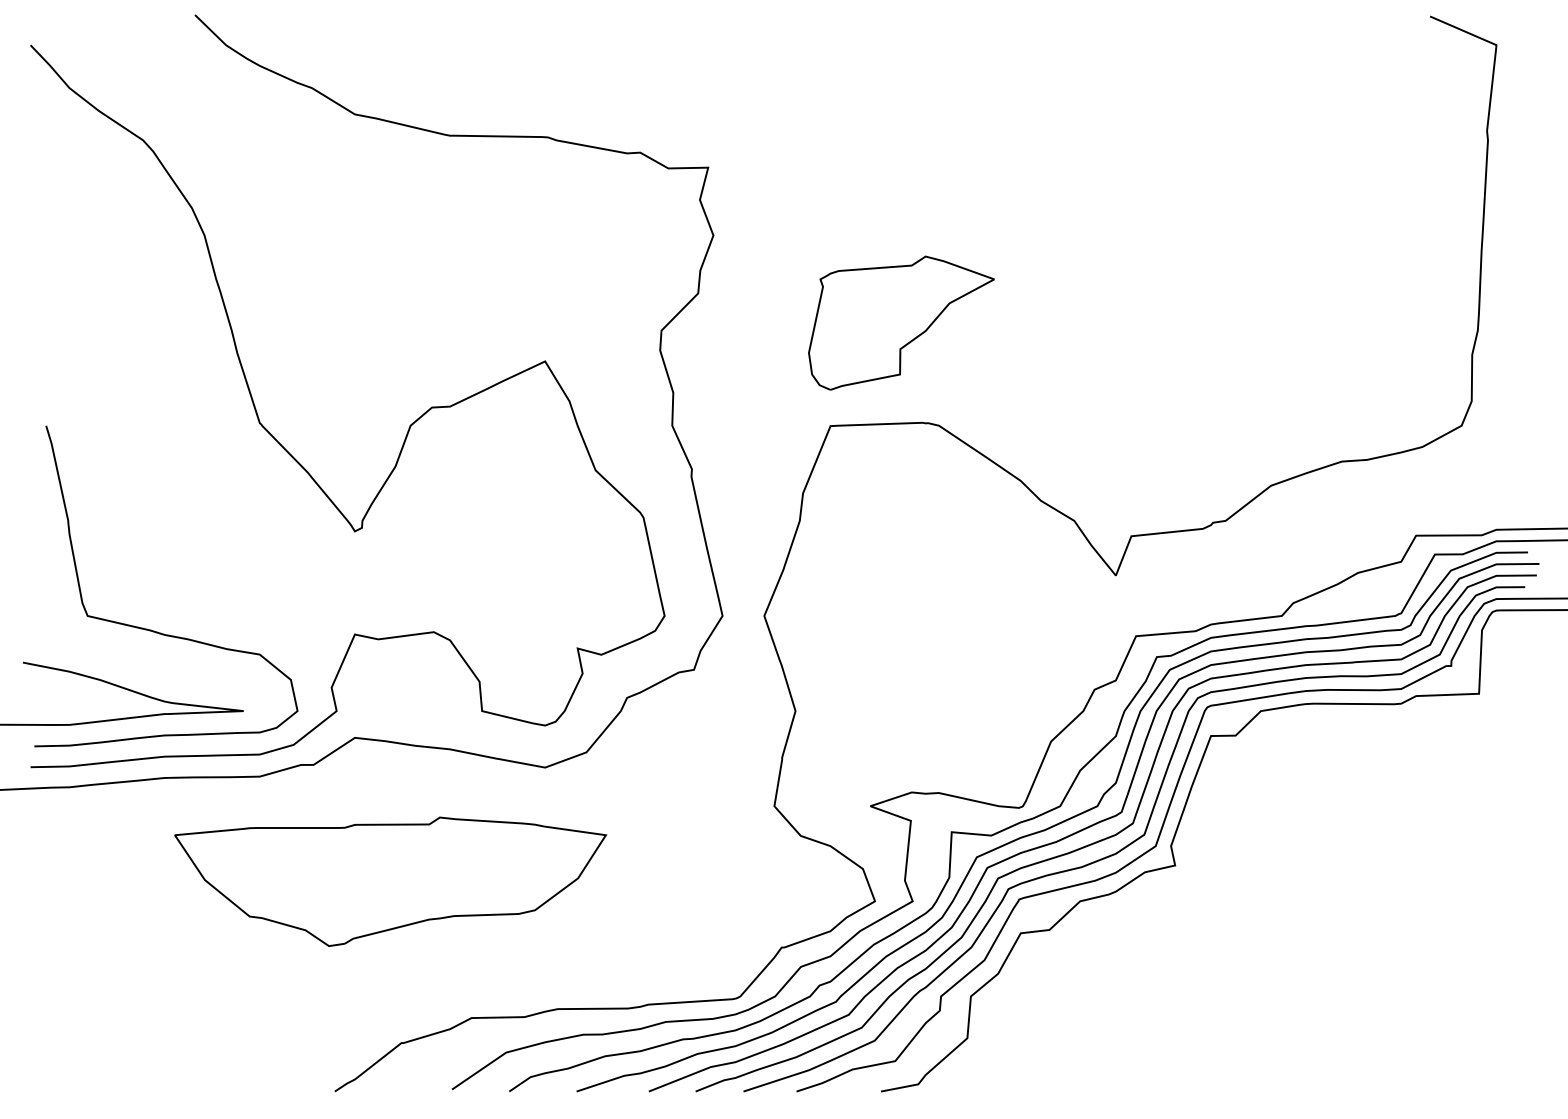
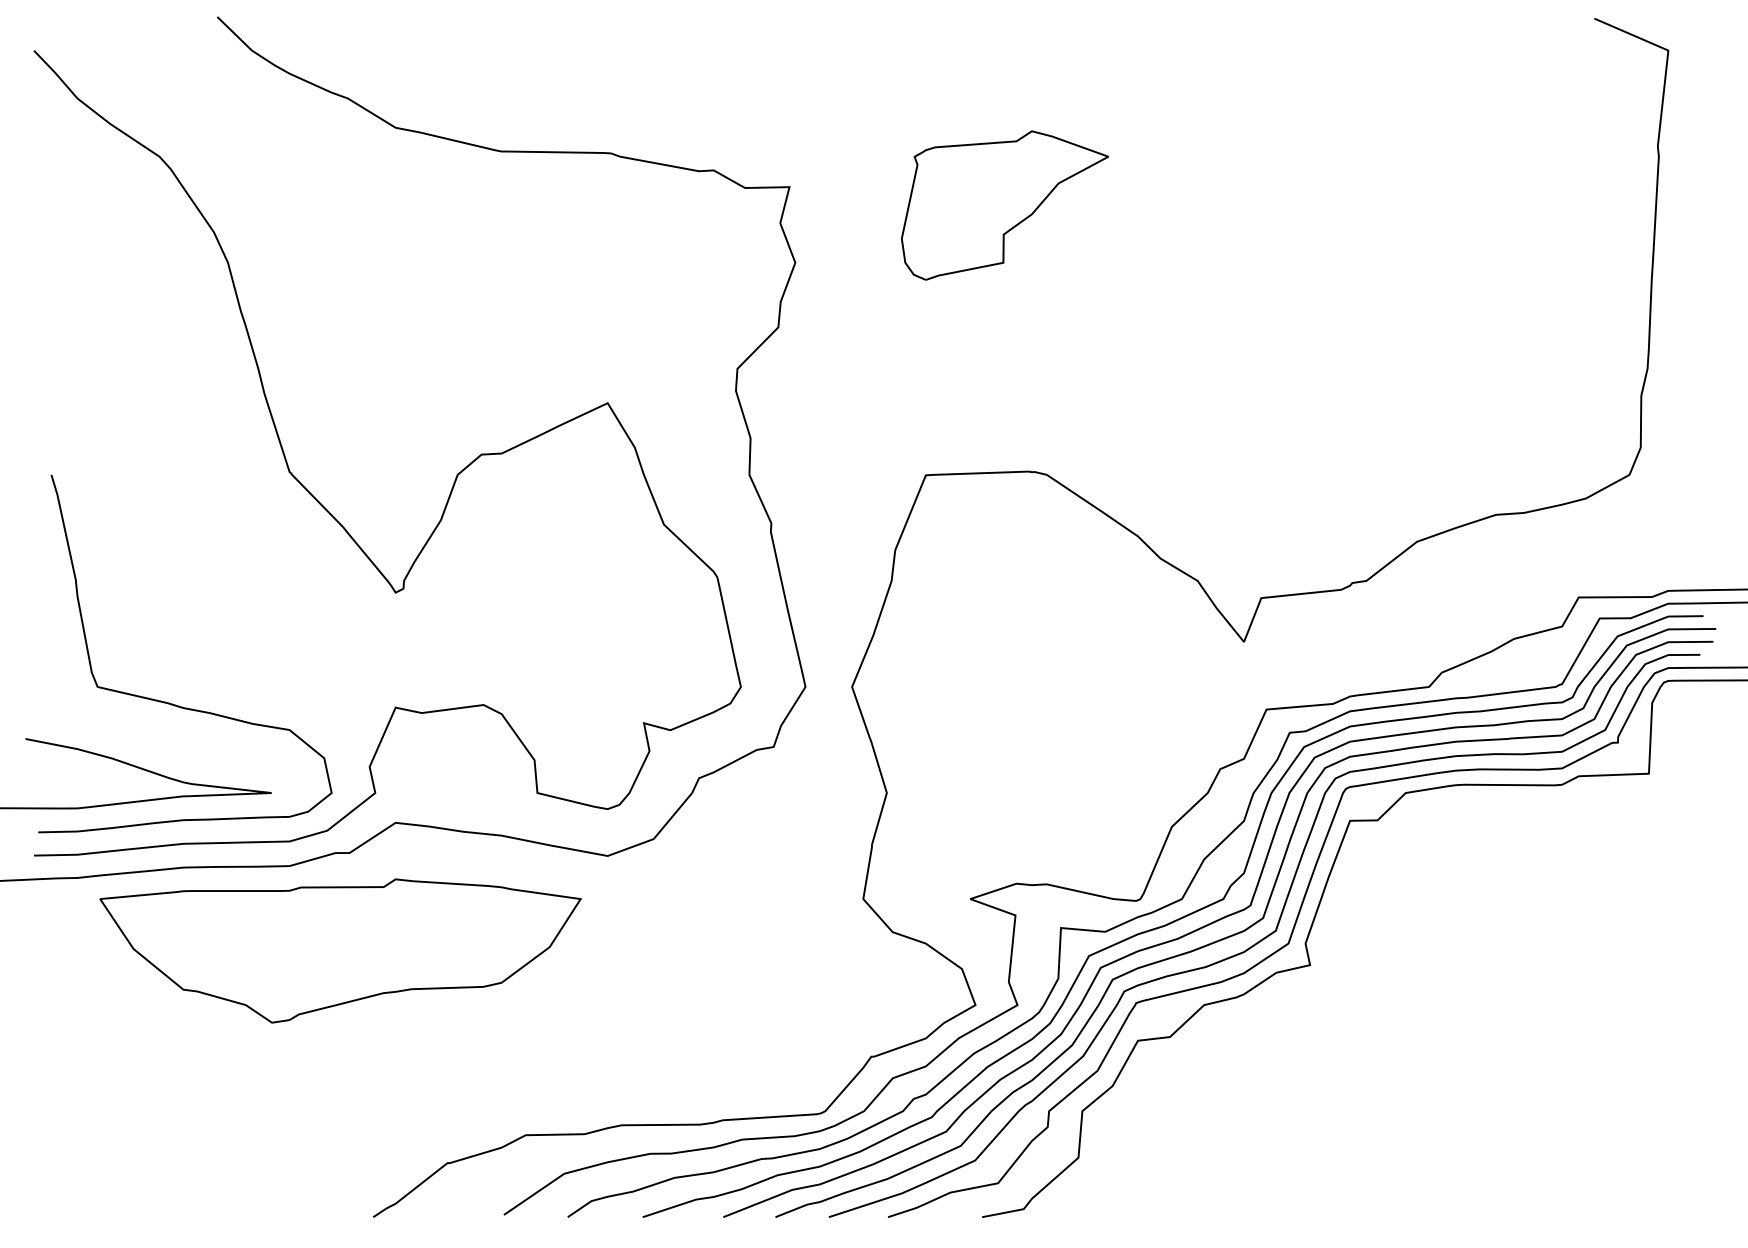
part: (901, 322) -> (1005, 204), moved
part: (390, 881) -> (340, 950), moved

